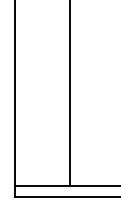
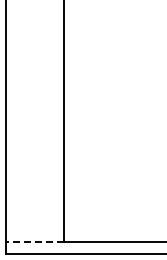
line: (42, 186) -> (34, 242), solid -> dashed

